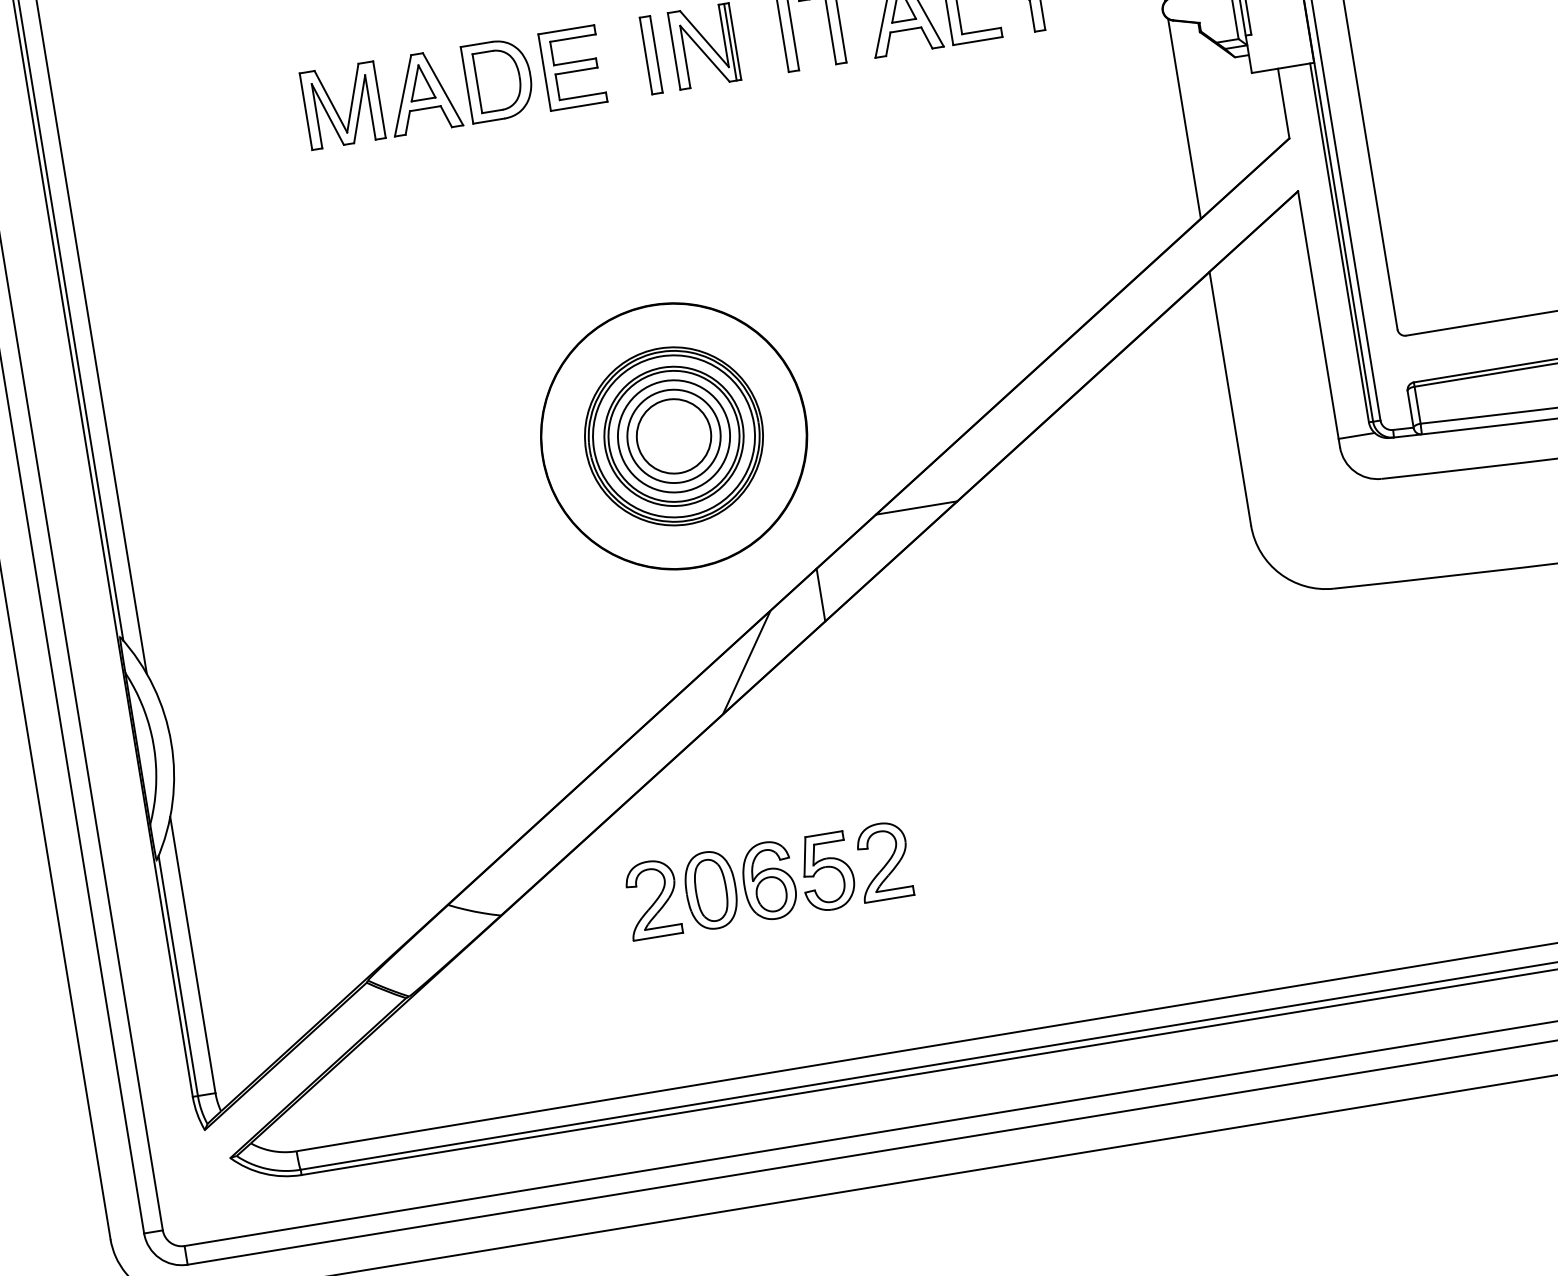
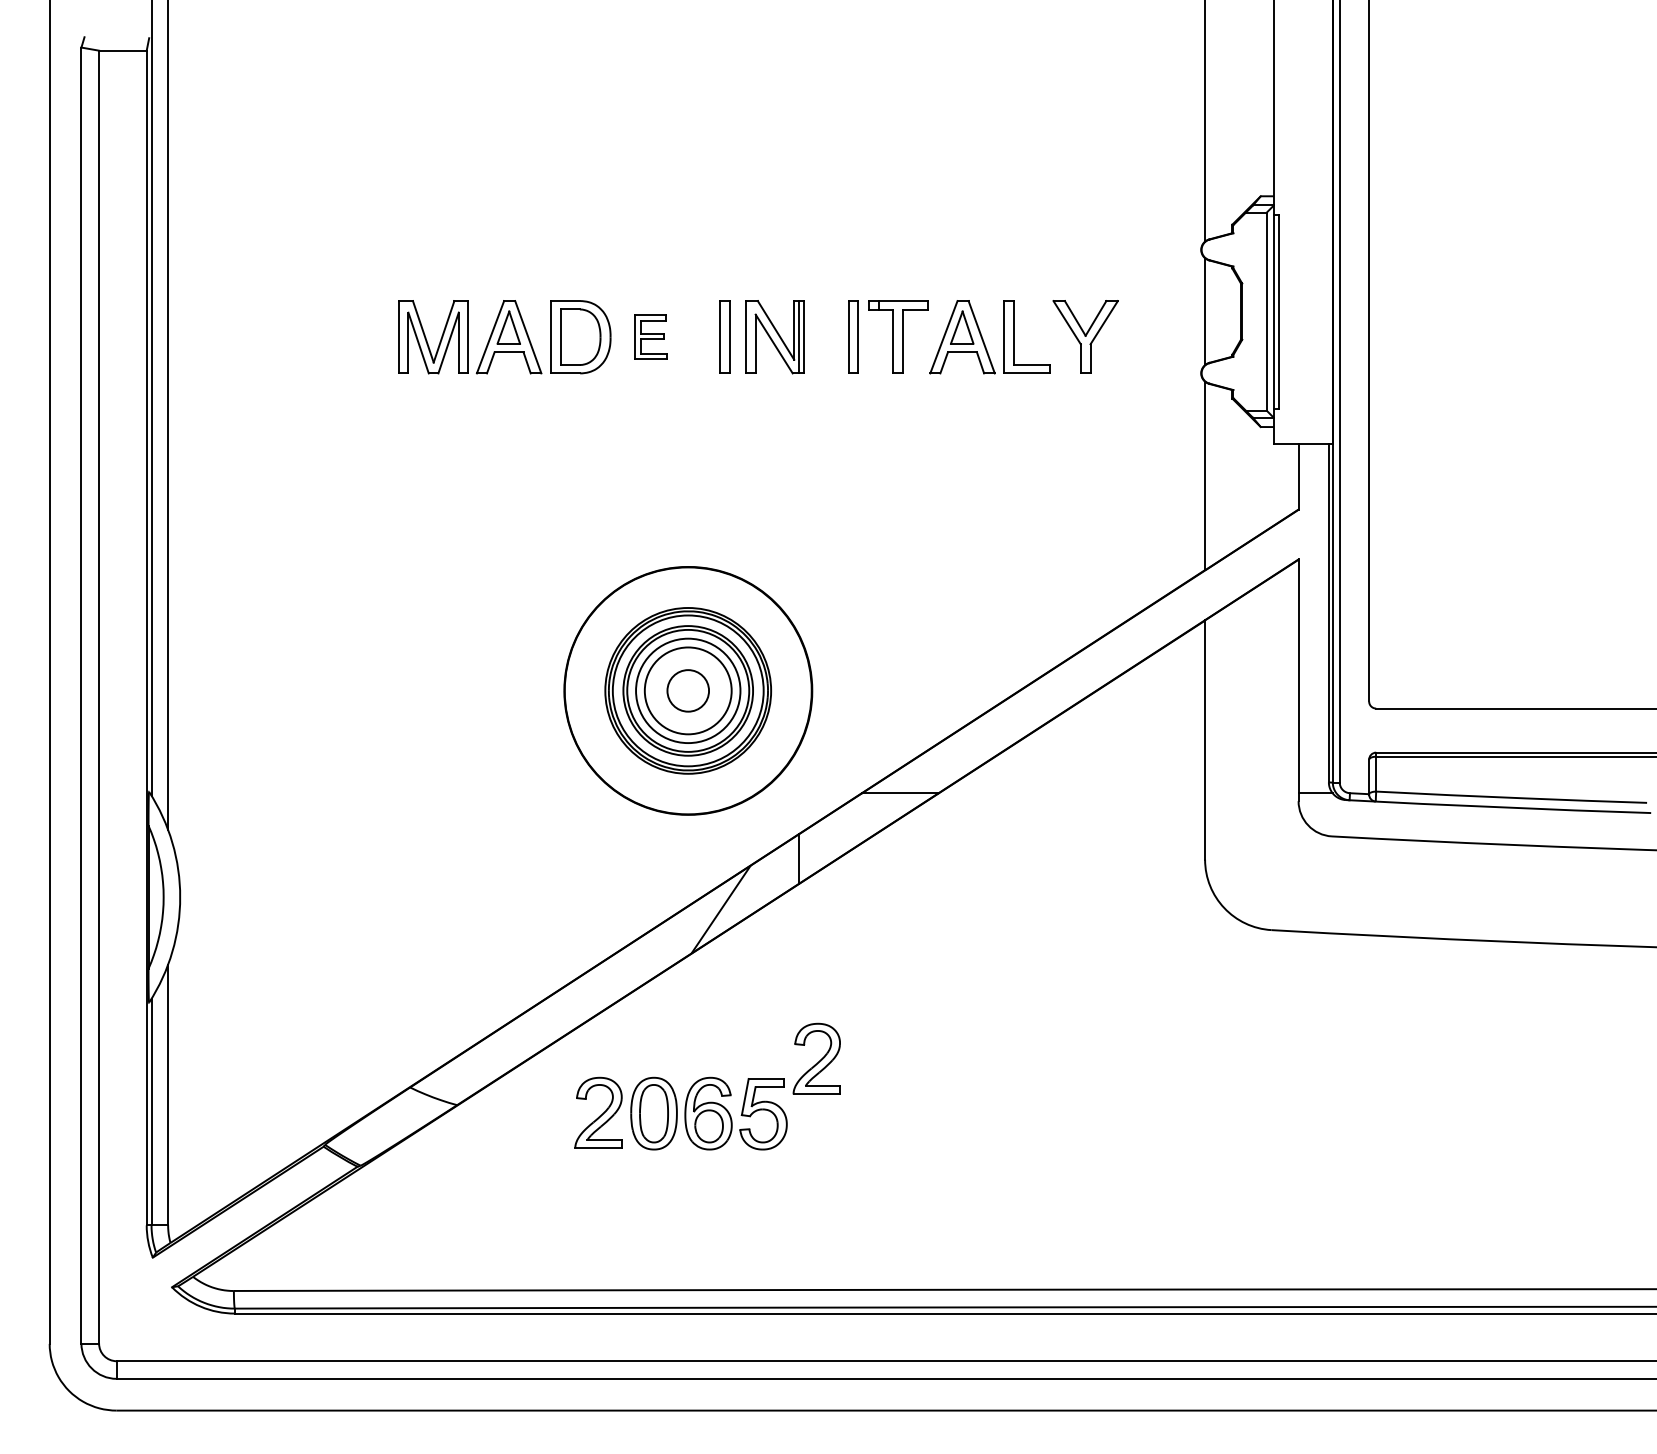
part: (572, 67) -> (650, 336), size x0.6
circle: (673, 436) -> (687, 690), size x0.6
part: (883, 860) -> (816, 1058), moved

